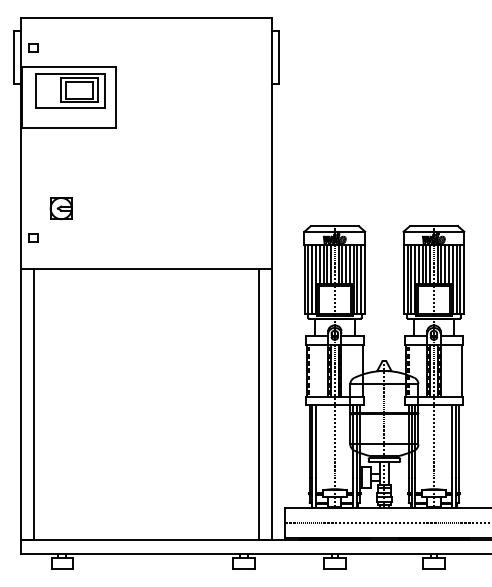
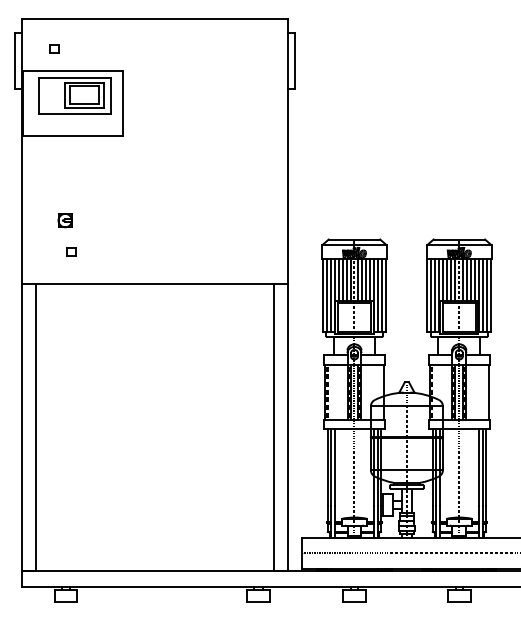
part: (33, 47) -> (54, 48), moved
part: (61, 208) -> (65, 220), size x0.6
part: (33, 237) -> (71, 251), moved

